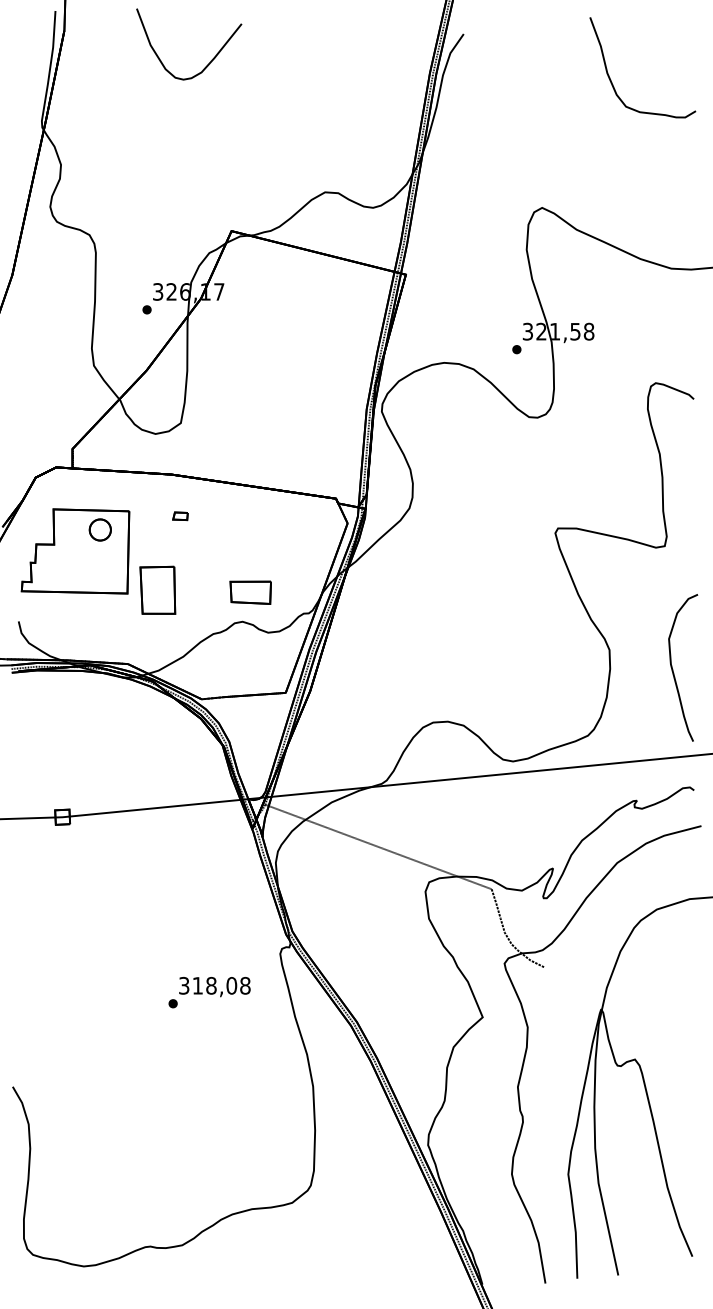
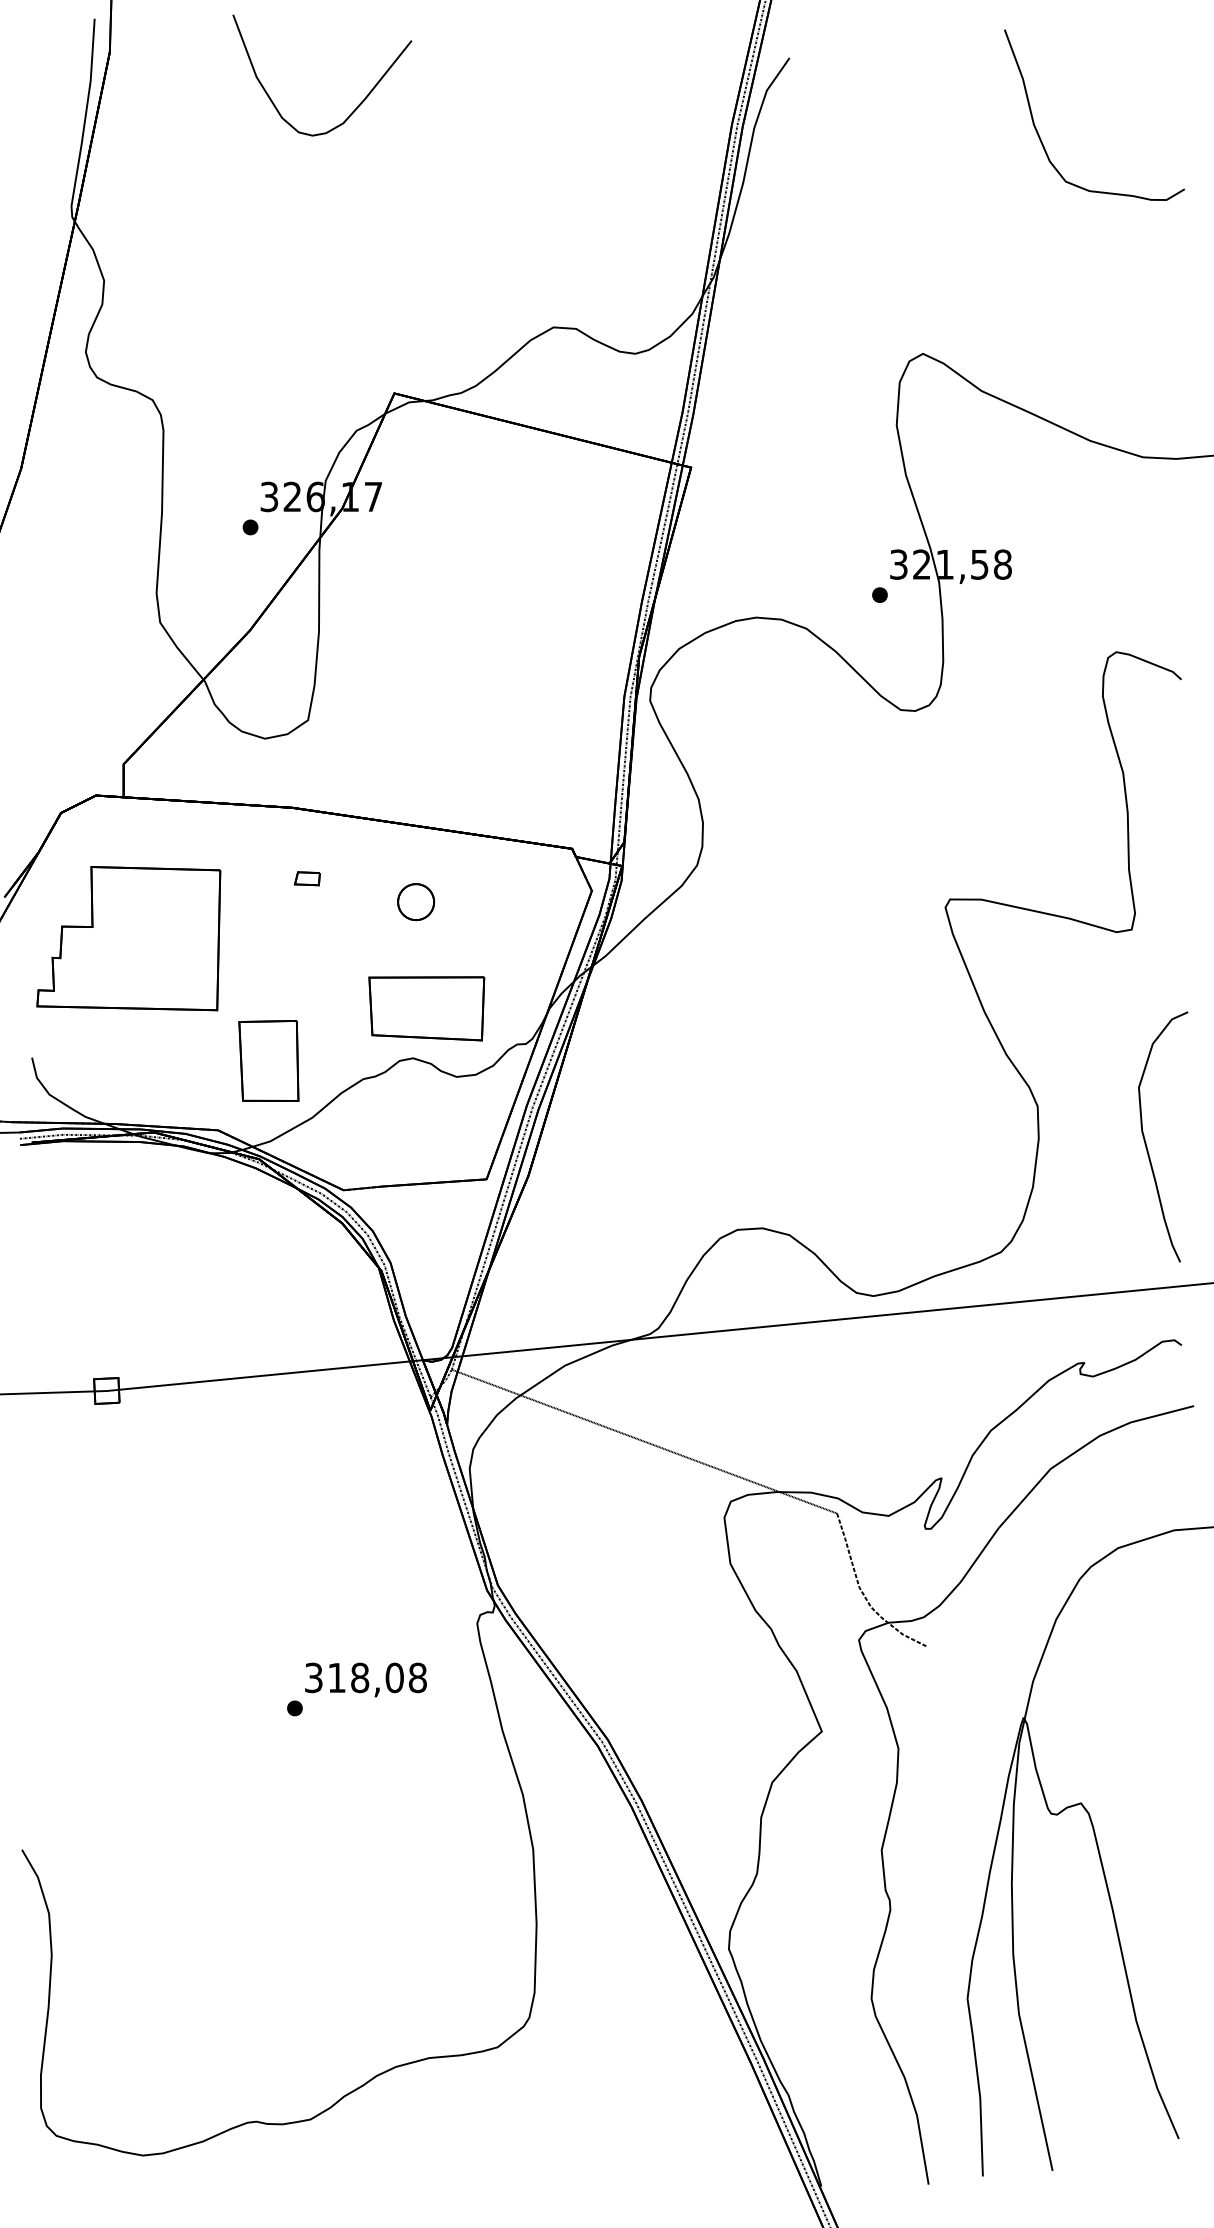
part: (99, 529) -> (414, 901), moved
part: (157, 589) -> (268, 1059), moved
part: (250, 592) -> (426, 1008), size x1.67

